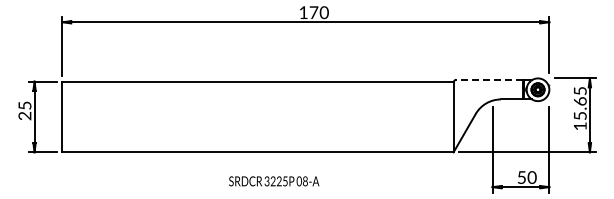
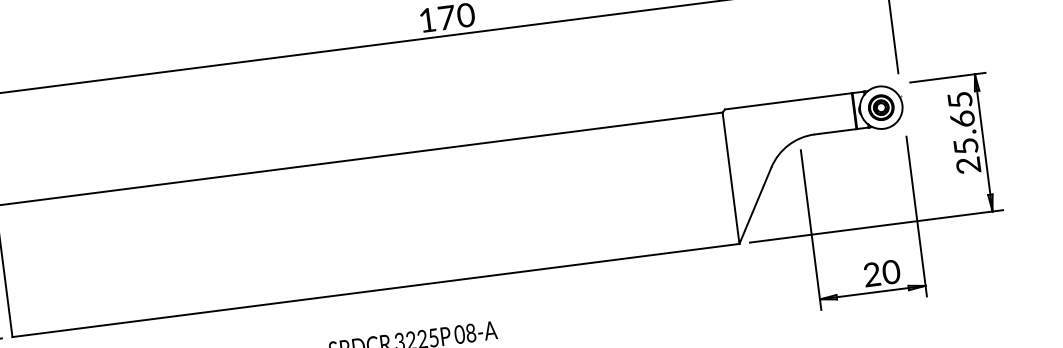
line: (488, 80) -> (787, 102), dashed -> solid
text: (579, 126) -> (967, 166), 15.65 -> 25.65
text: (521, 177) -> (871, 274), 50 -> 20

